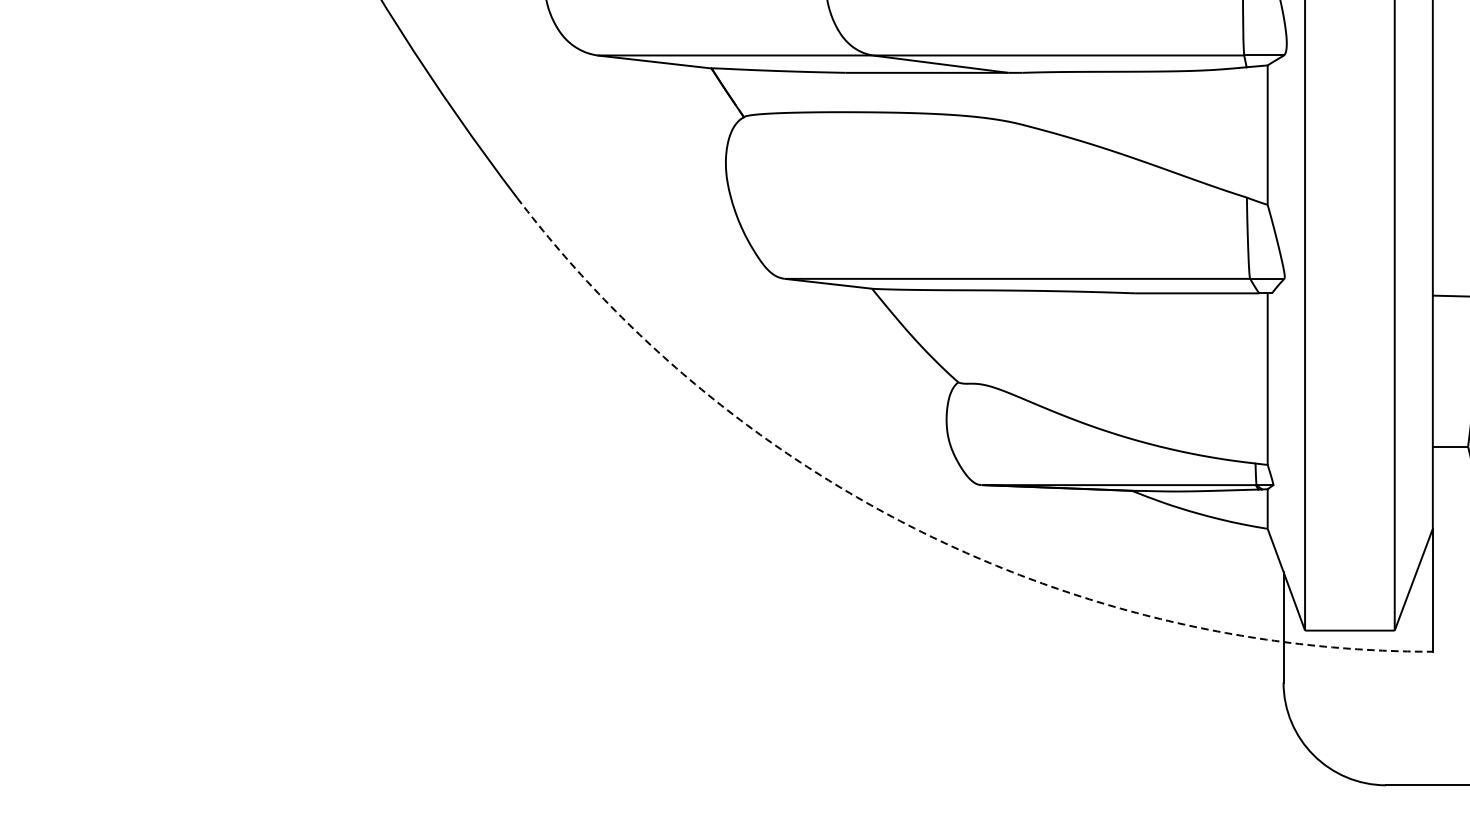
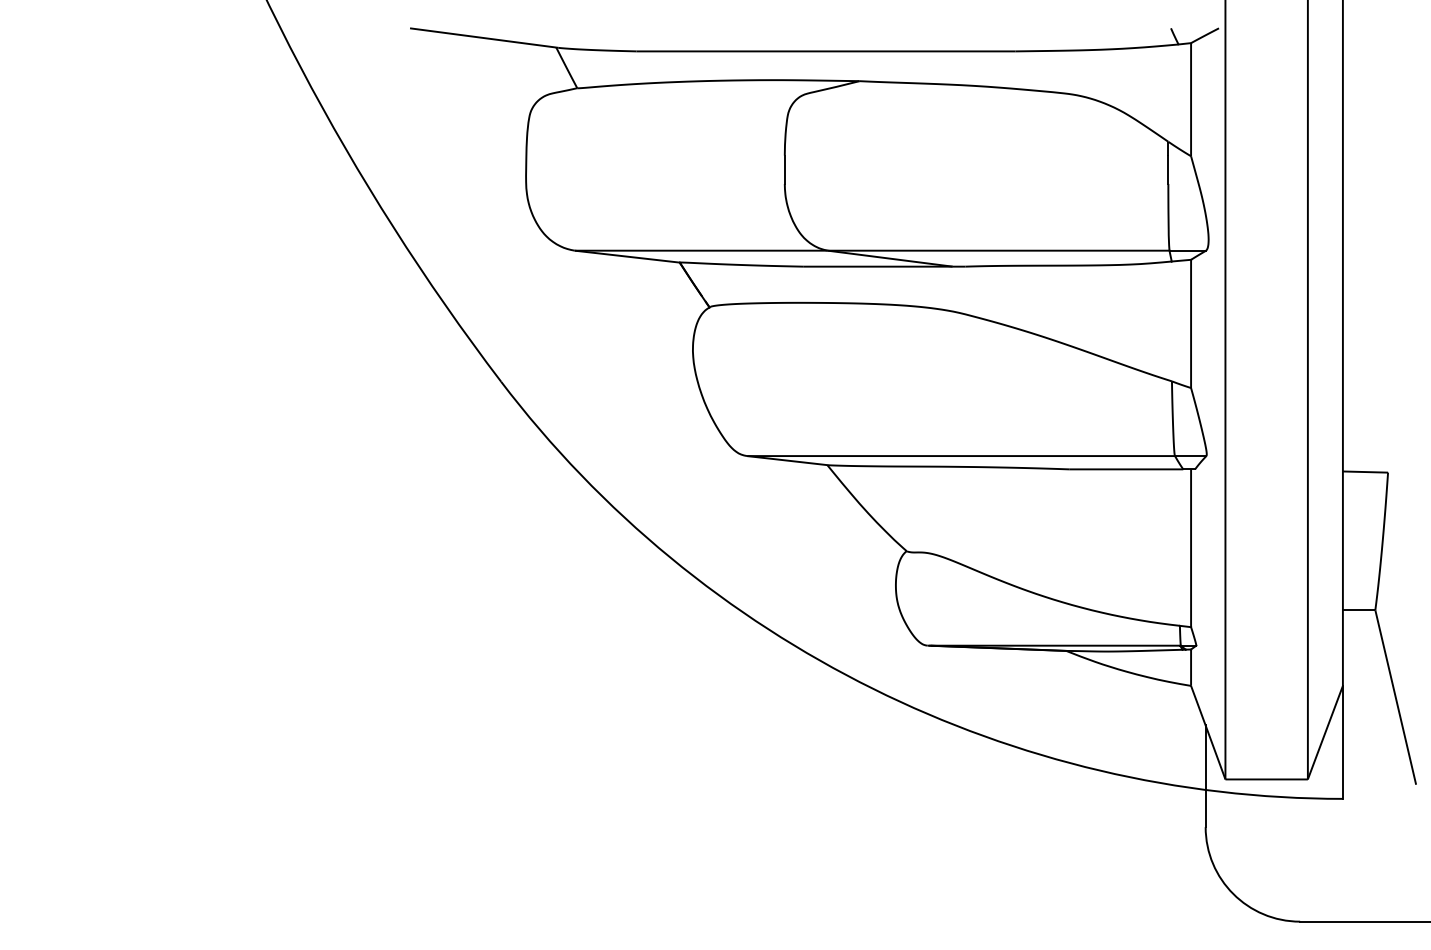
arc: (922, 531) -> (873, 688), dashed -> solid

